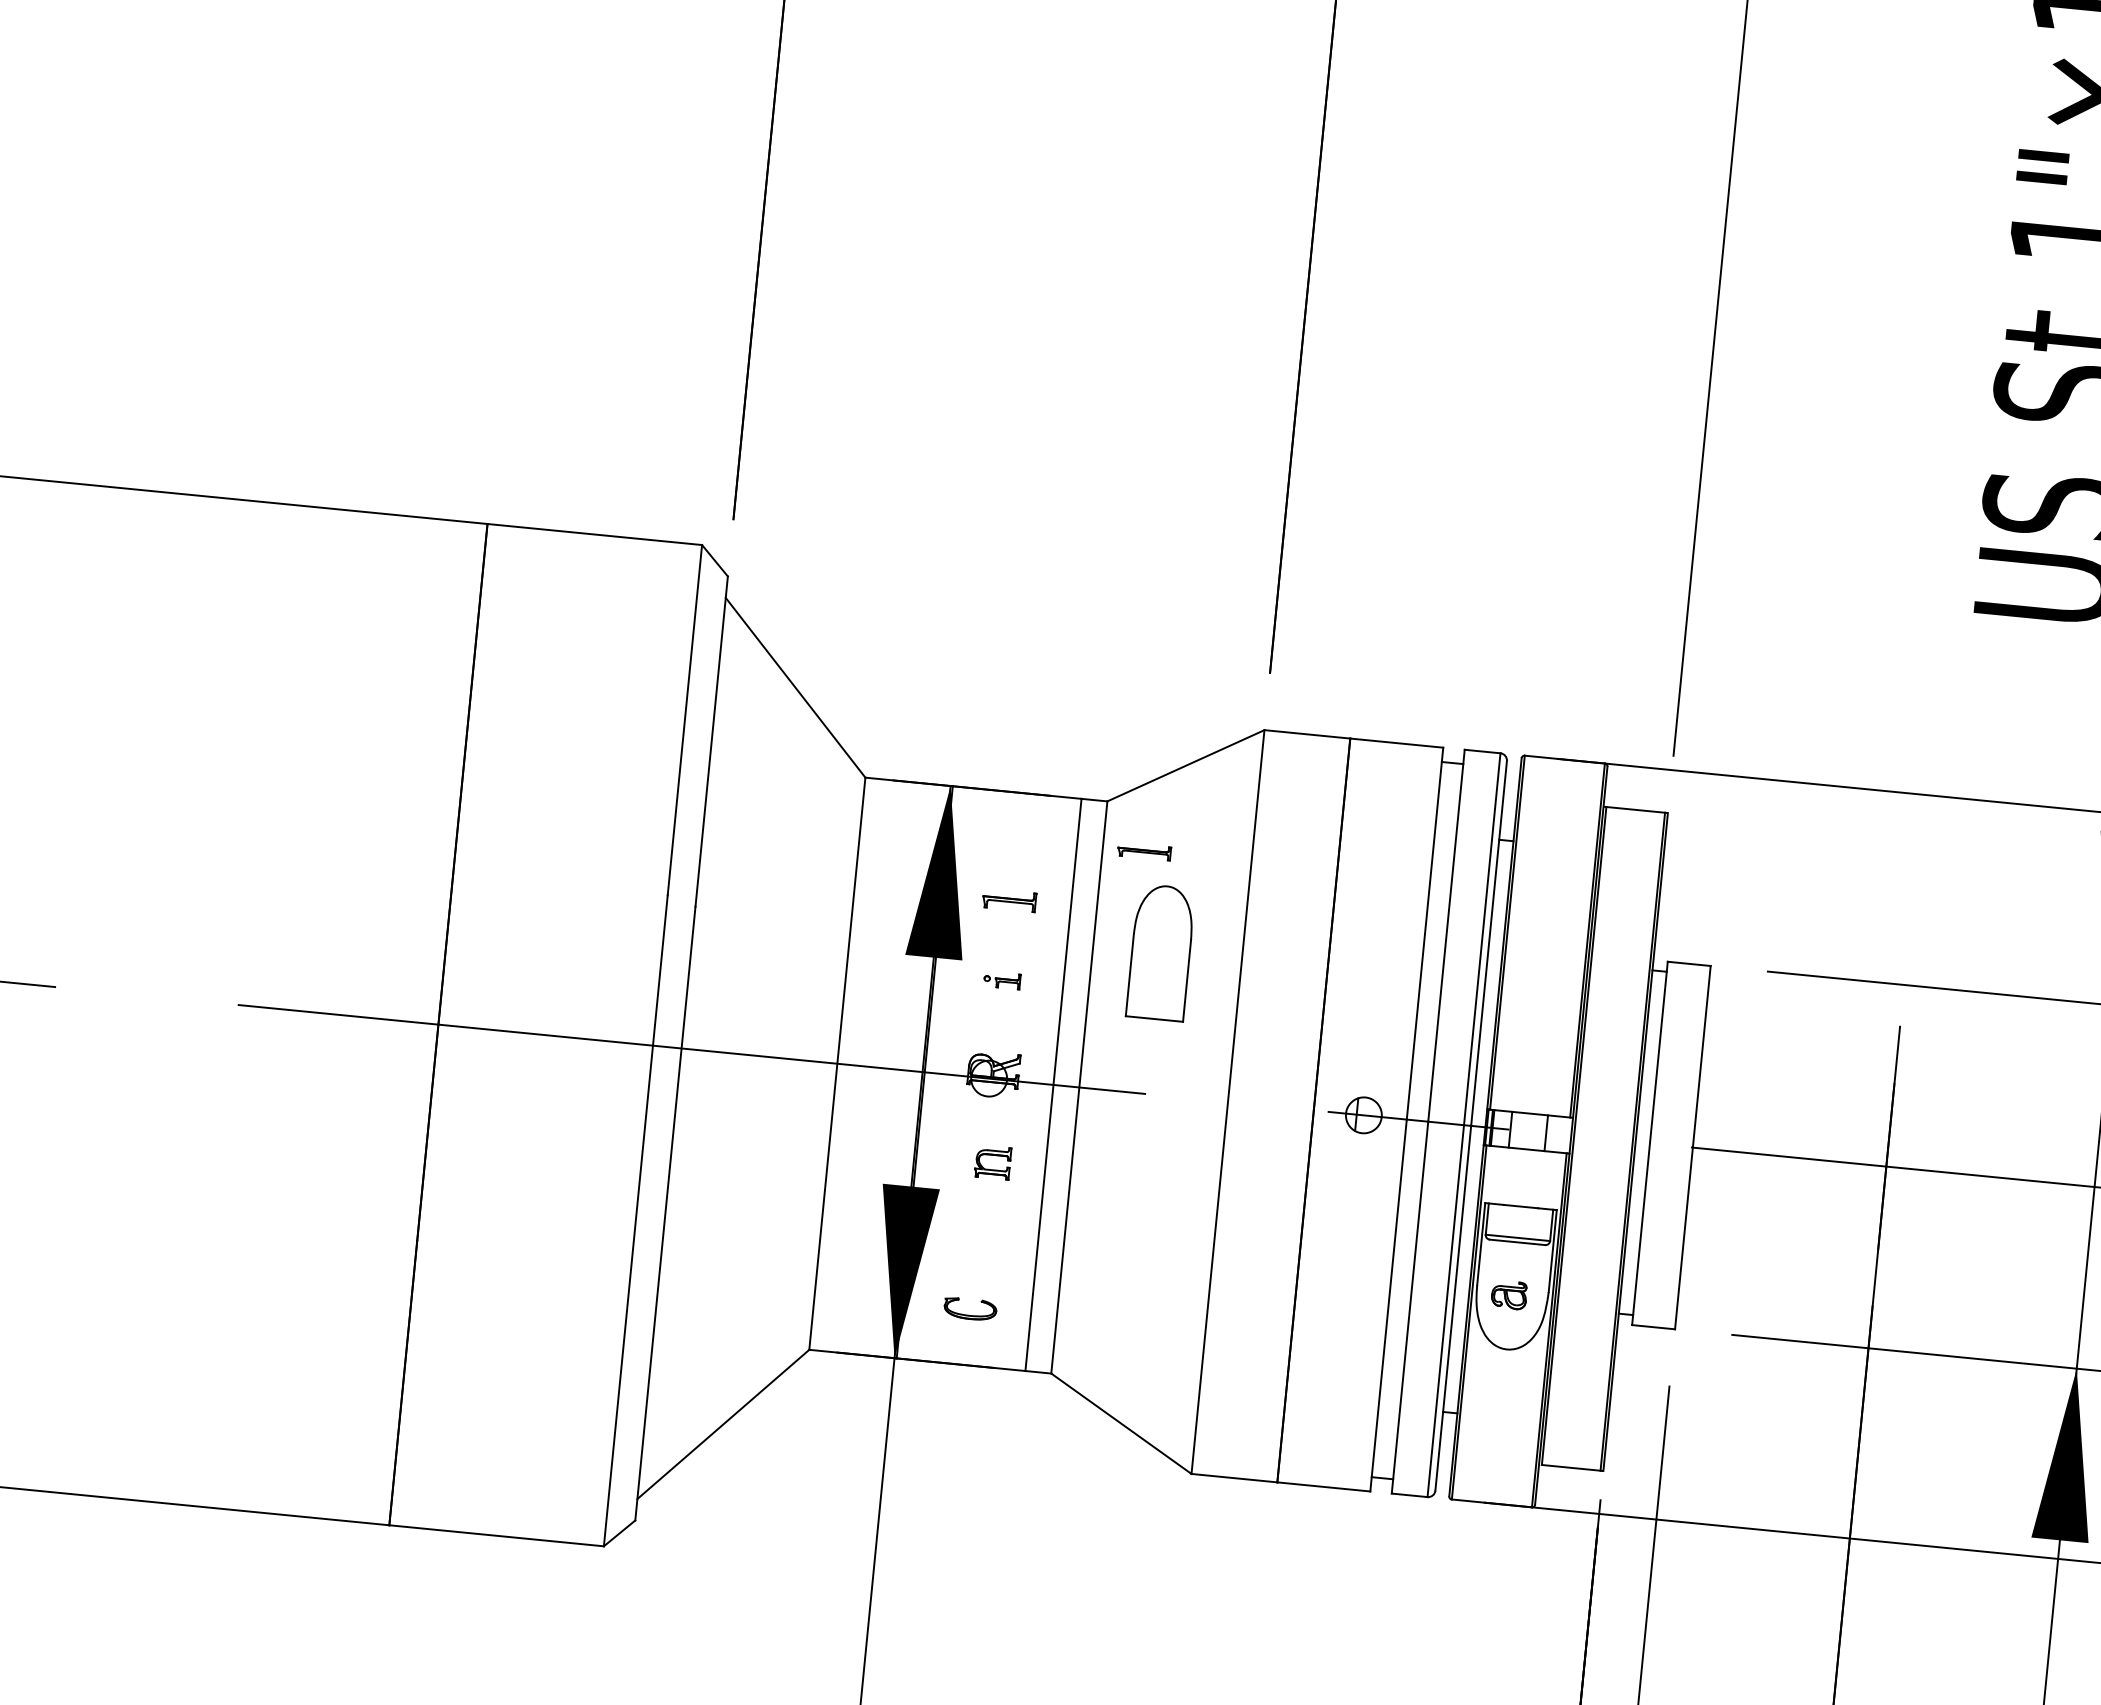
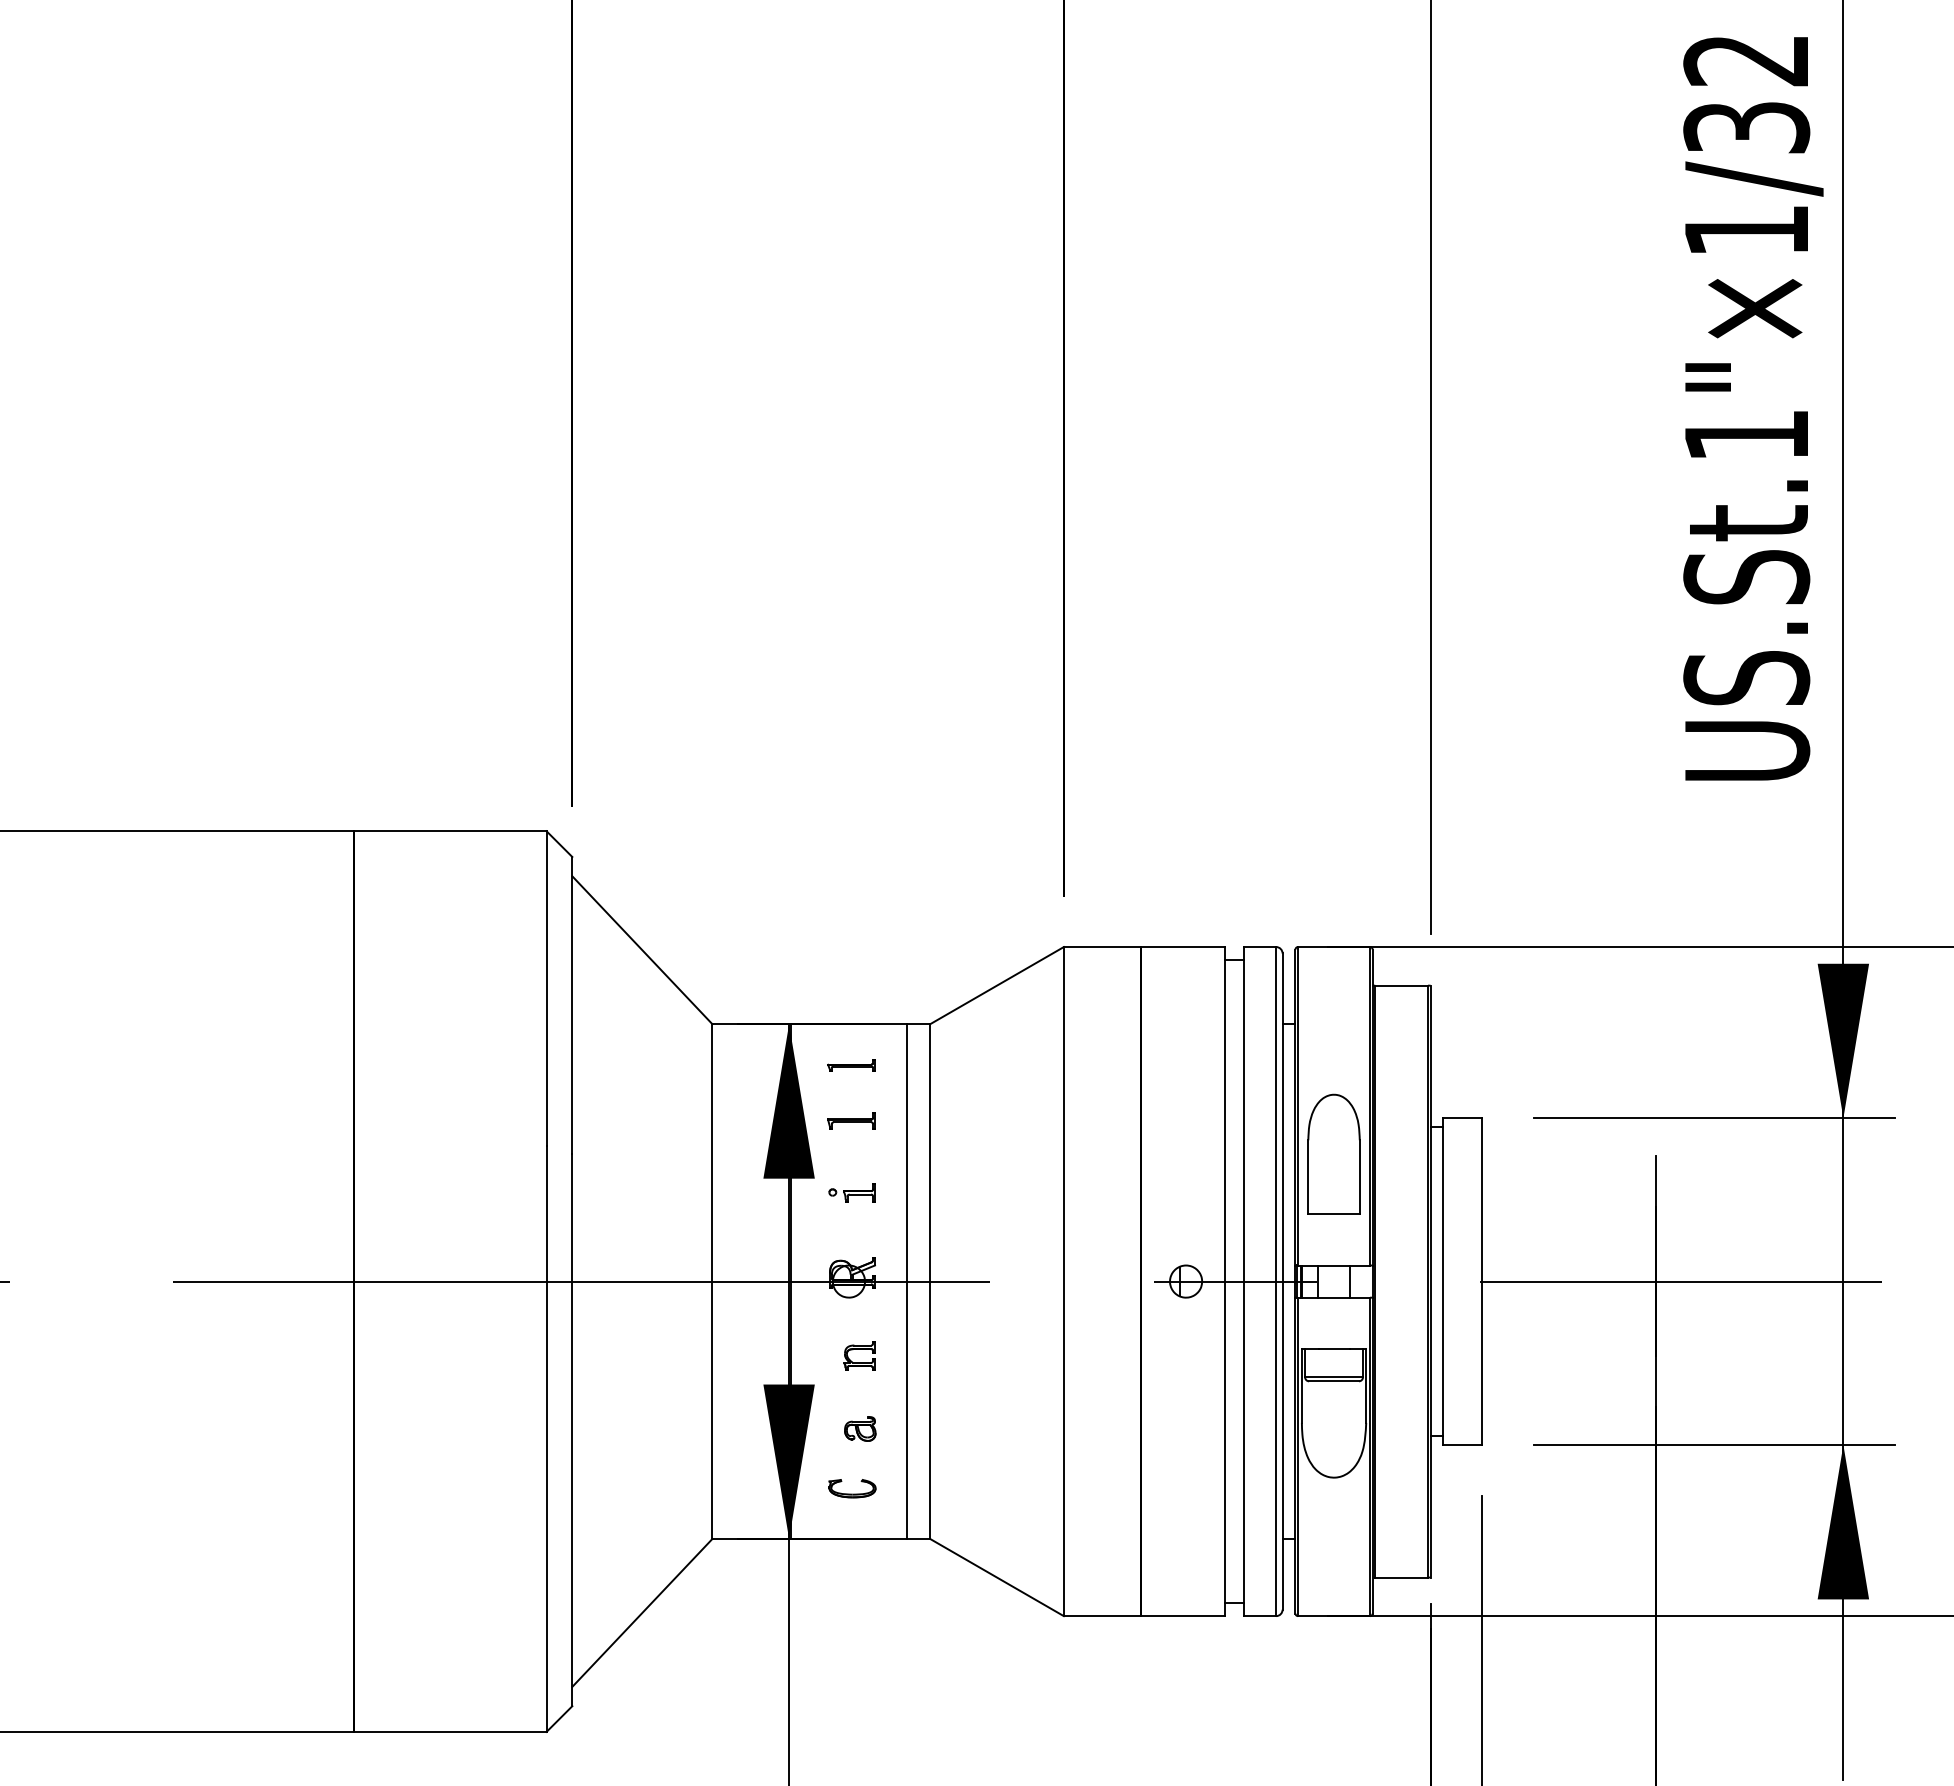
part: (1144, 851) -> (851, 1065), moved
part: (1160, 951) -> (1333, 1153), moved
part: (1001, 979) -> (851, 1192), size x1.43
part: (1509, 1294) -> (860, 1428), moved

